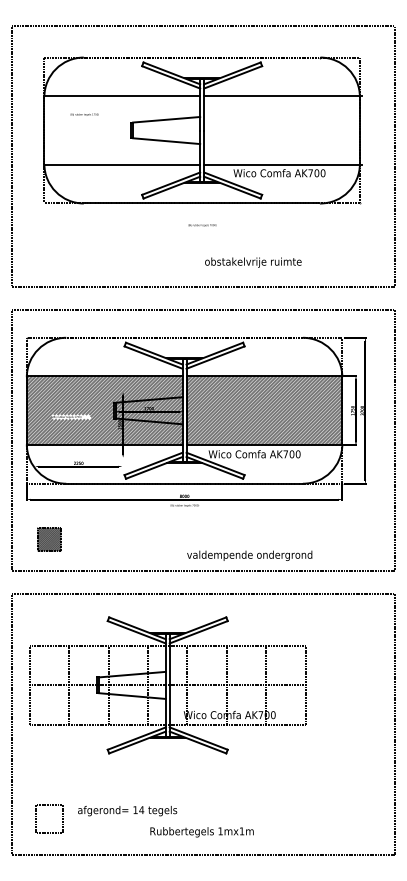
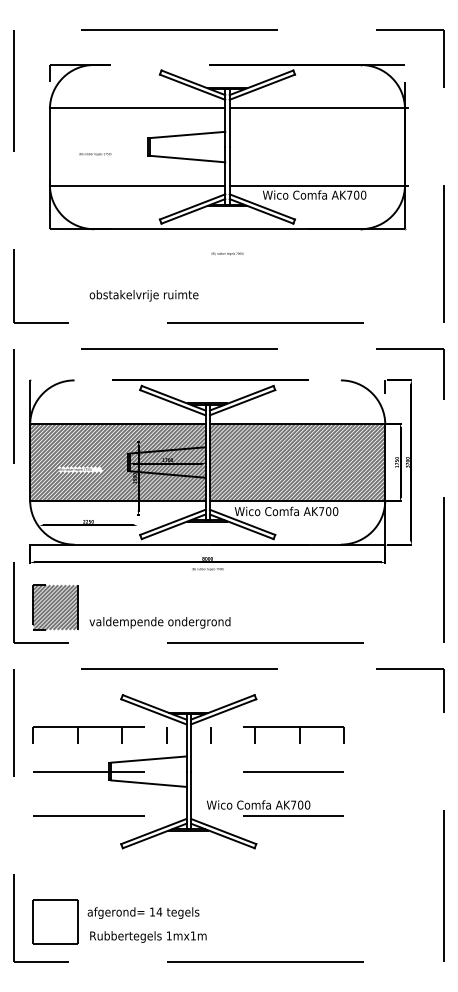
text: (84, 114) -> (95, 154), moved
text: (252, 262) -> (143, 295), moved
part: (49, 539) -> (55, 607), size x1.67
text: (249, 555) -> (159, 622), moved
part: (49, 818) -> (55, 921), size x1.43
text: (202, 831) -> (148, 936), moved

